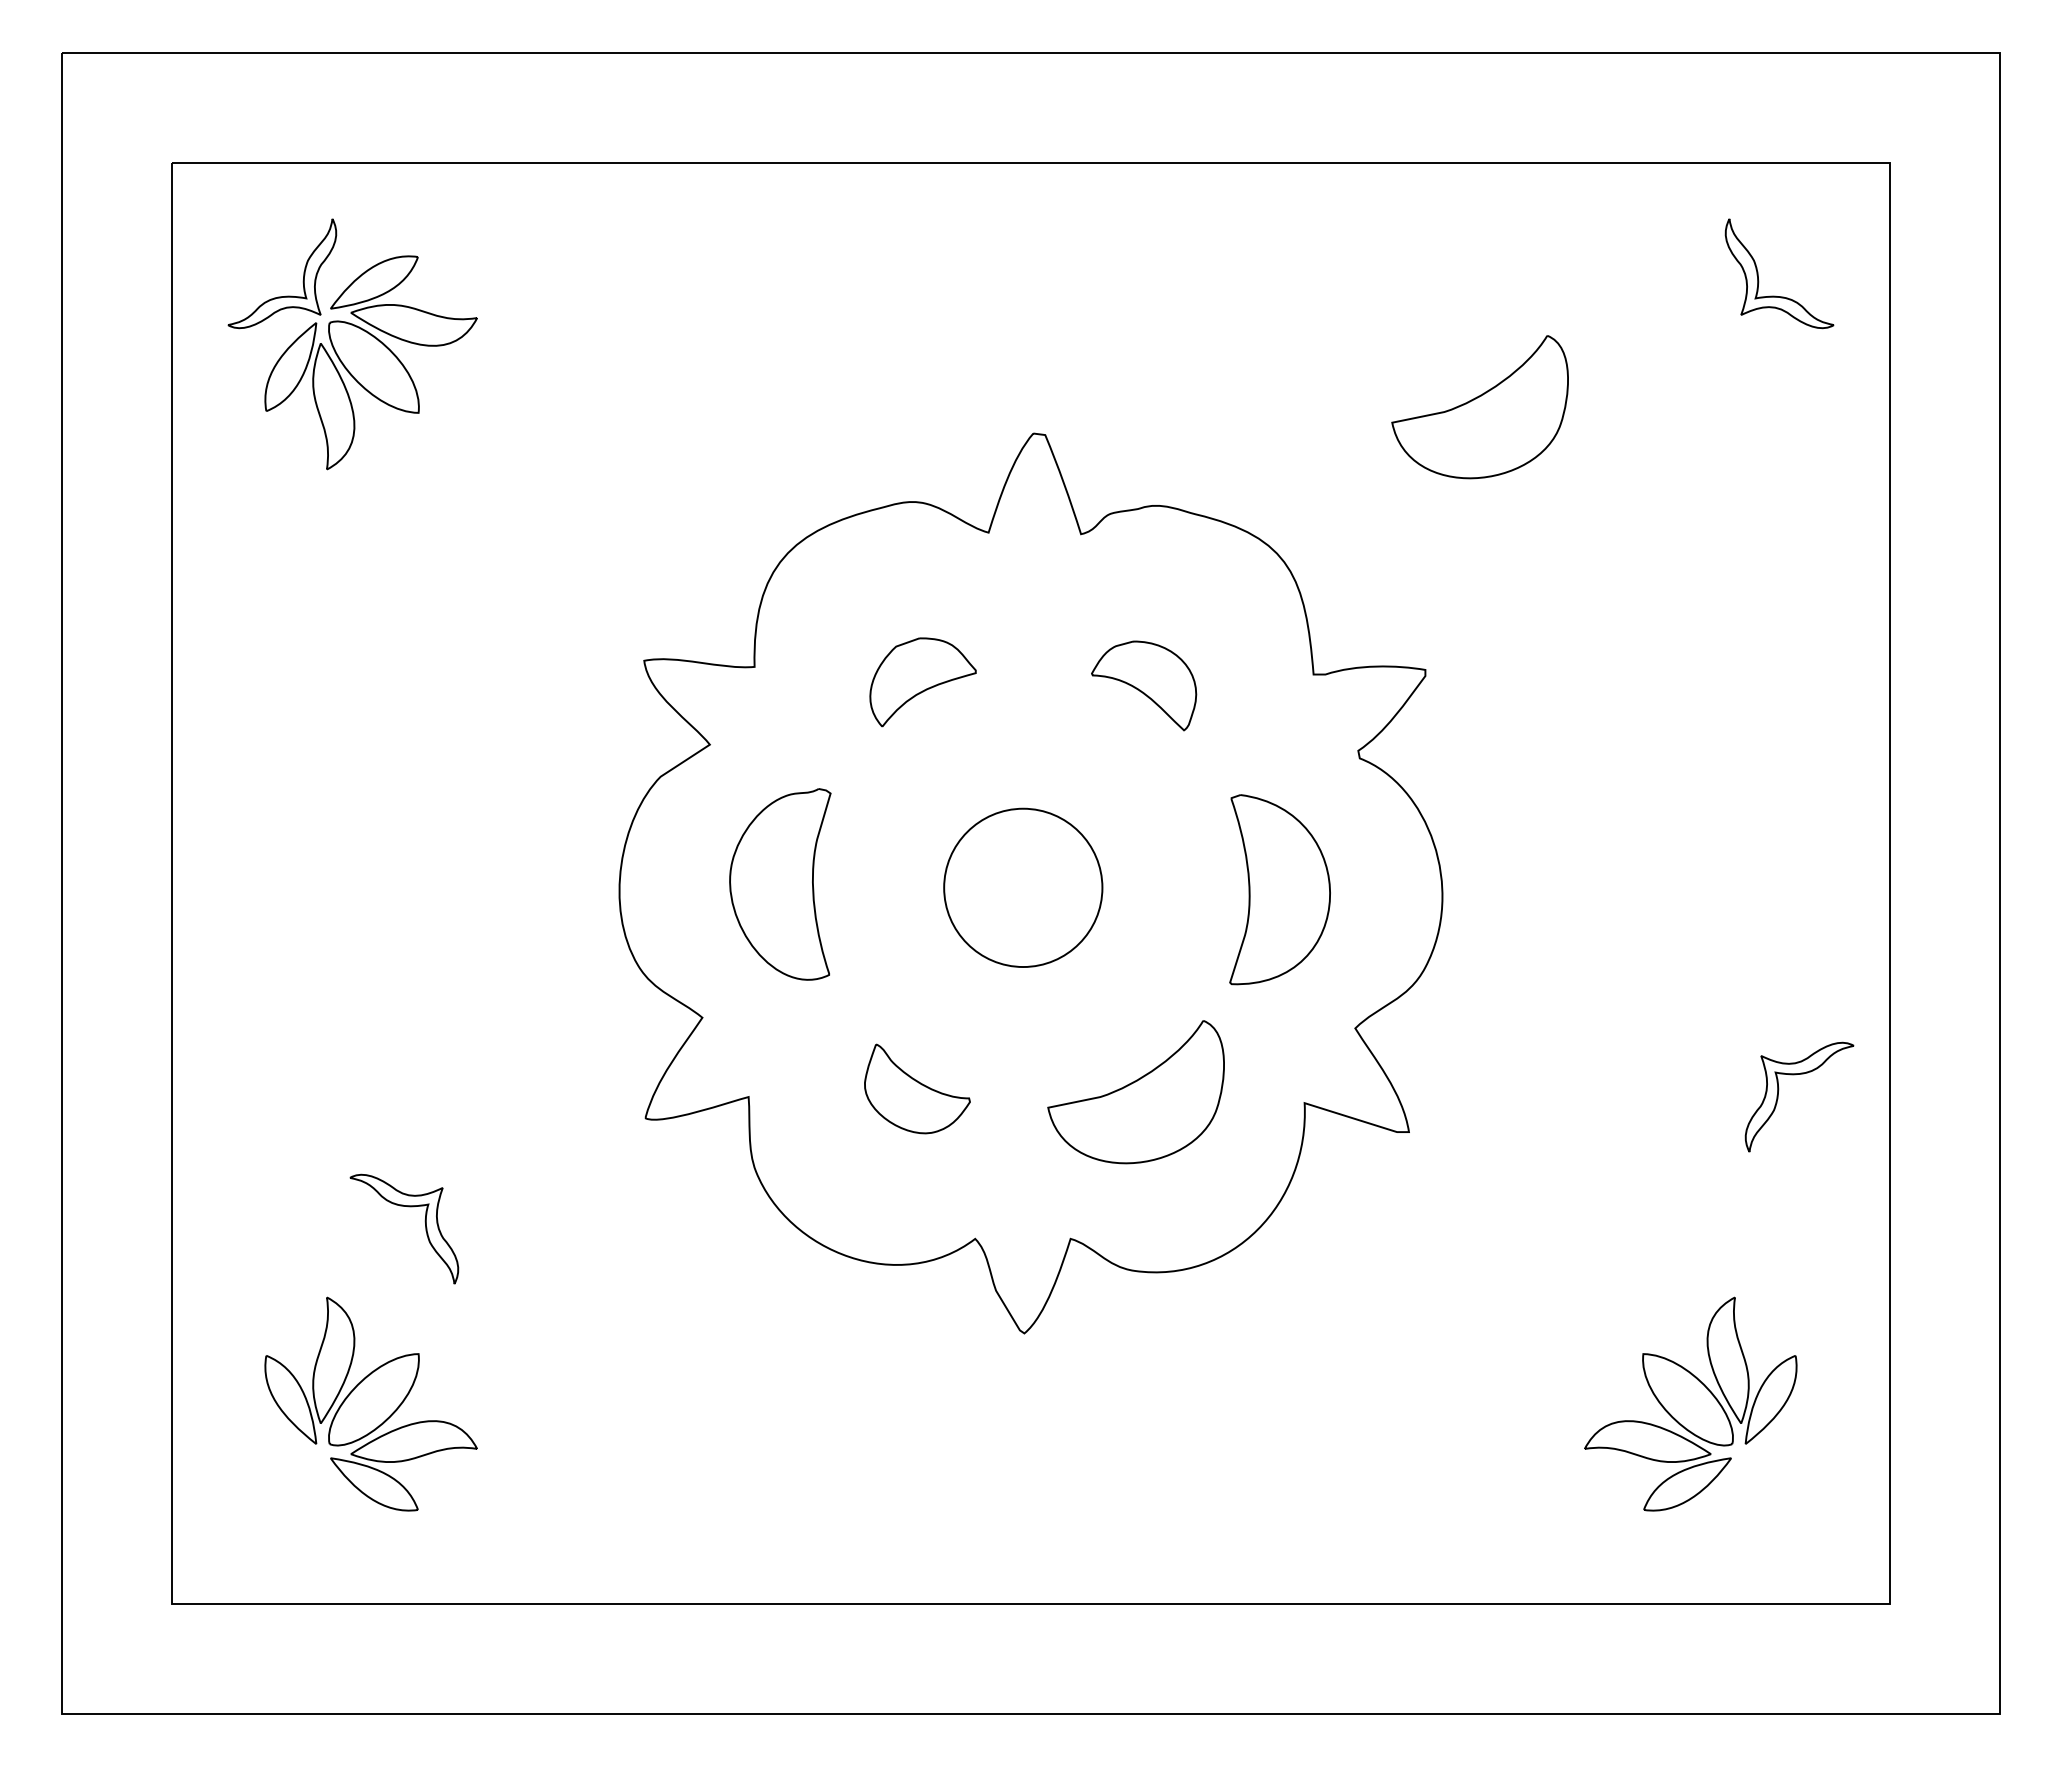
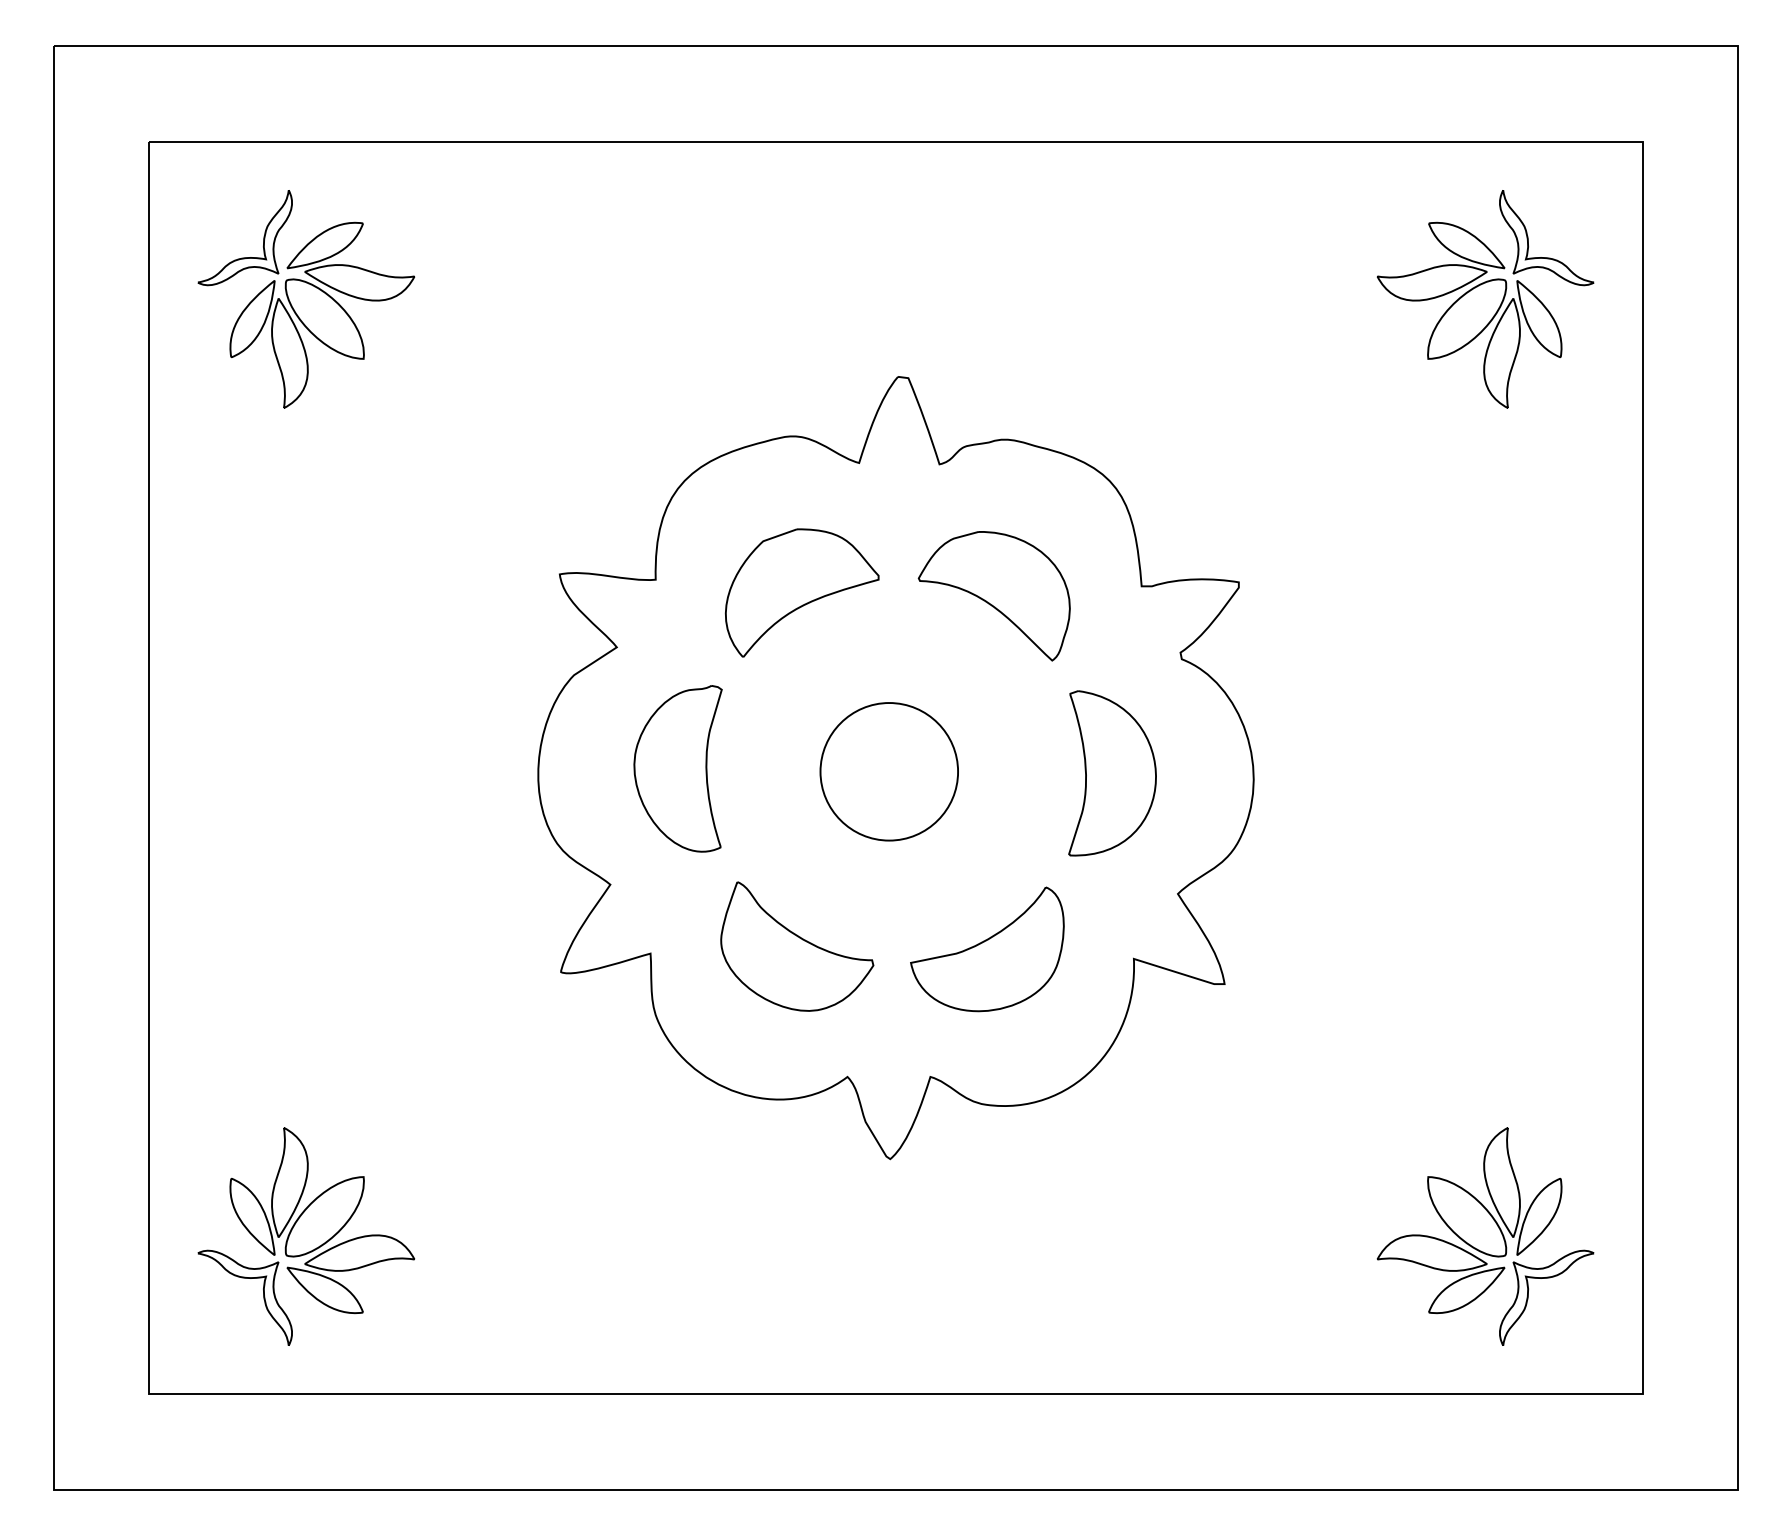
part: (1690, 362) -> (1469, 315), added
part: (1479, 407) -> (1285, 354), removed
part: (922, 682) -> (801, 593), size x1.67
part: (1143, 685) -> (993, 595), size x1.67
part: (917, 1088) -> (797, 946), size x1.67
part: (1778, 1096) -> (1528, 1297), moved
part: (425, 1228) -> (263, 1297), moved

